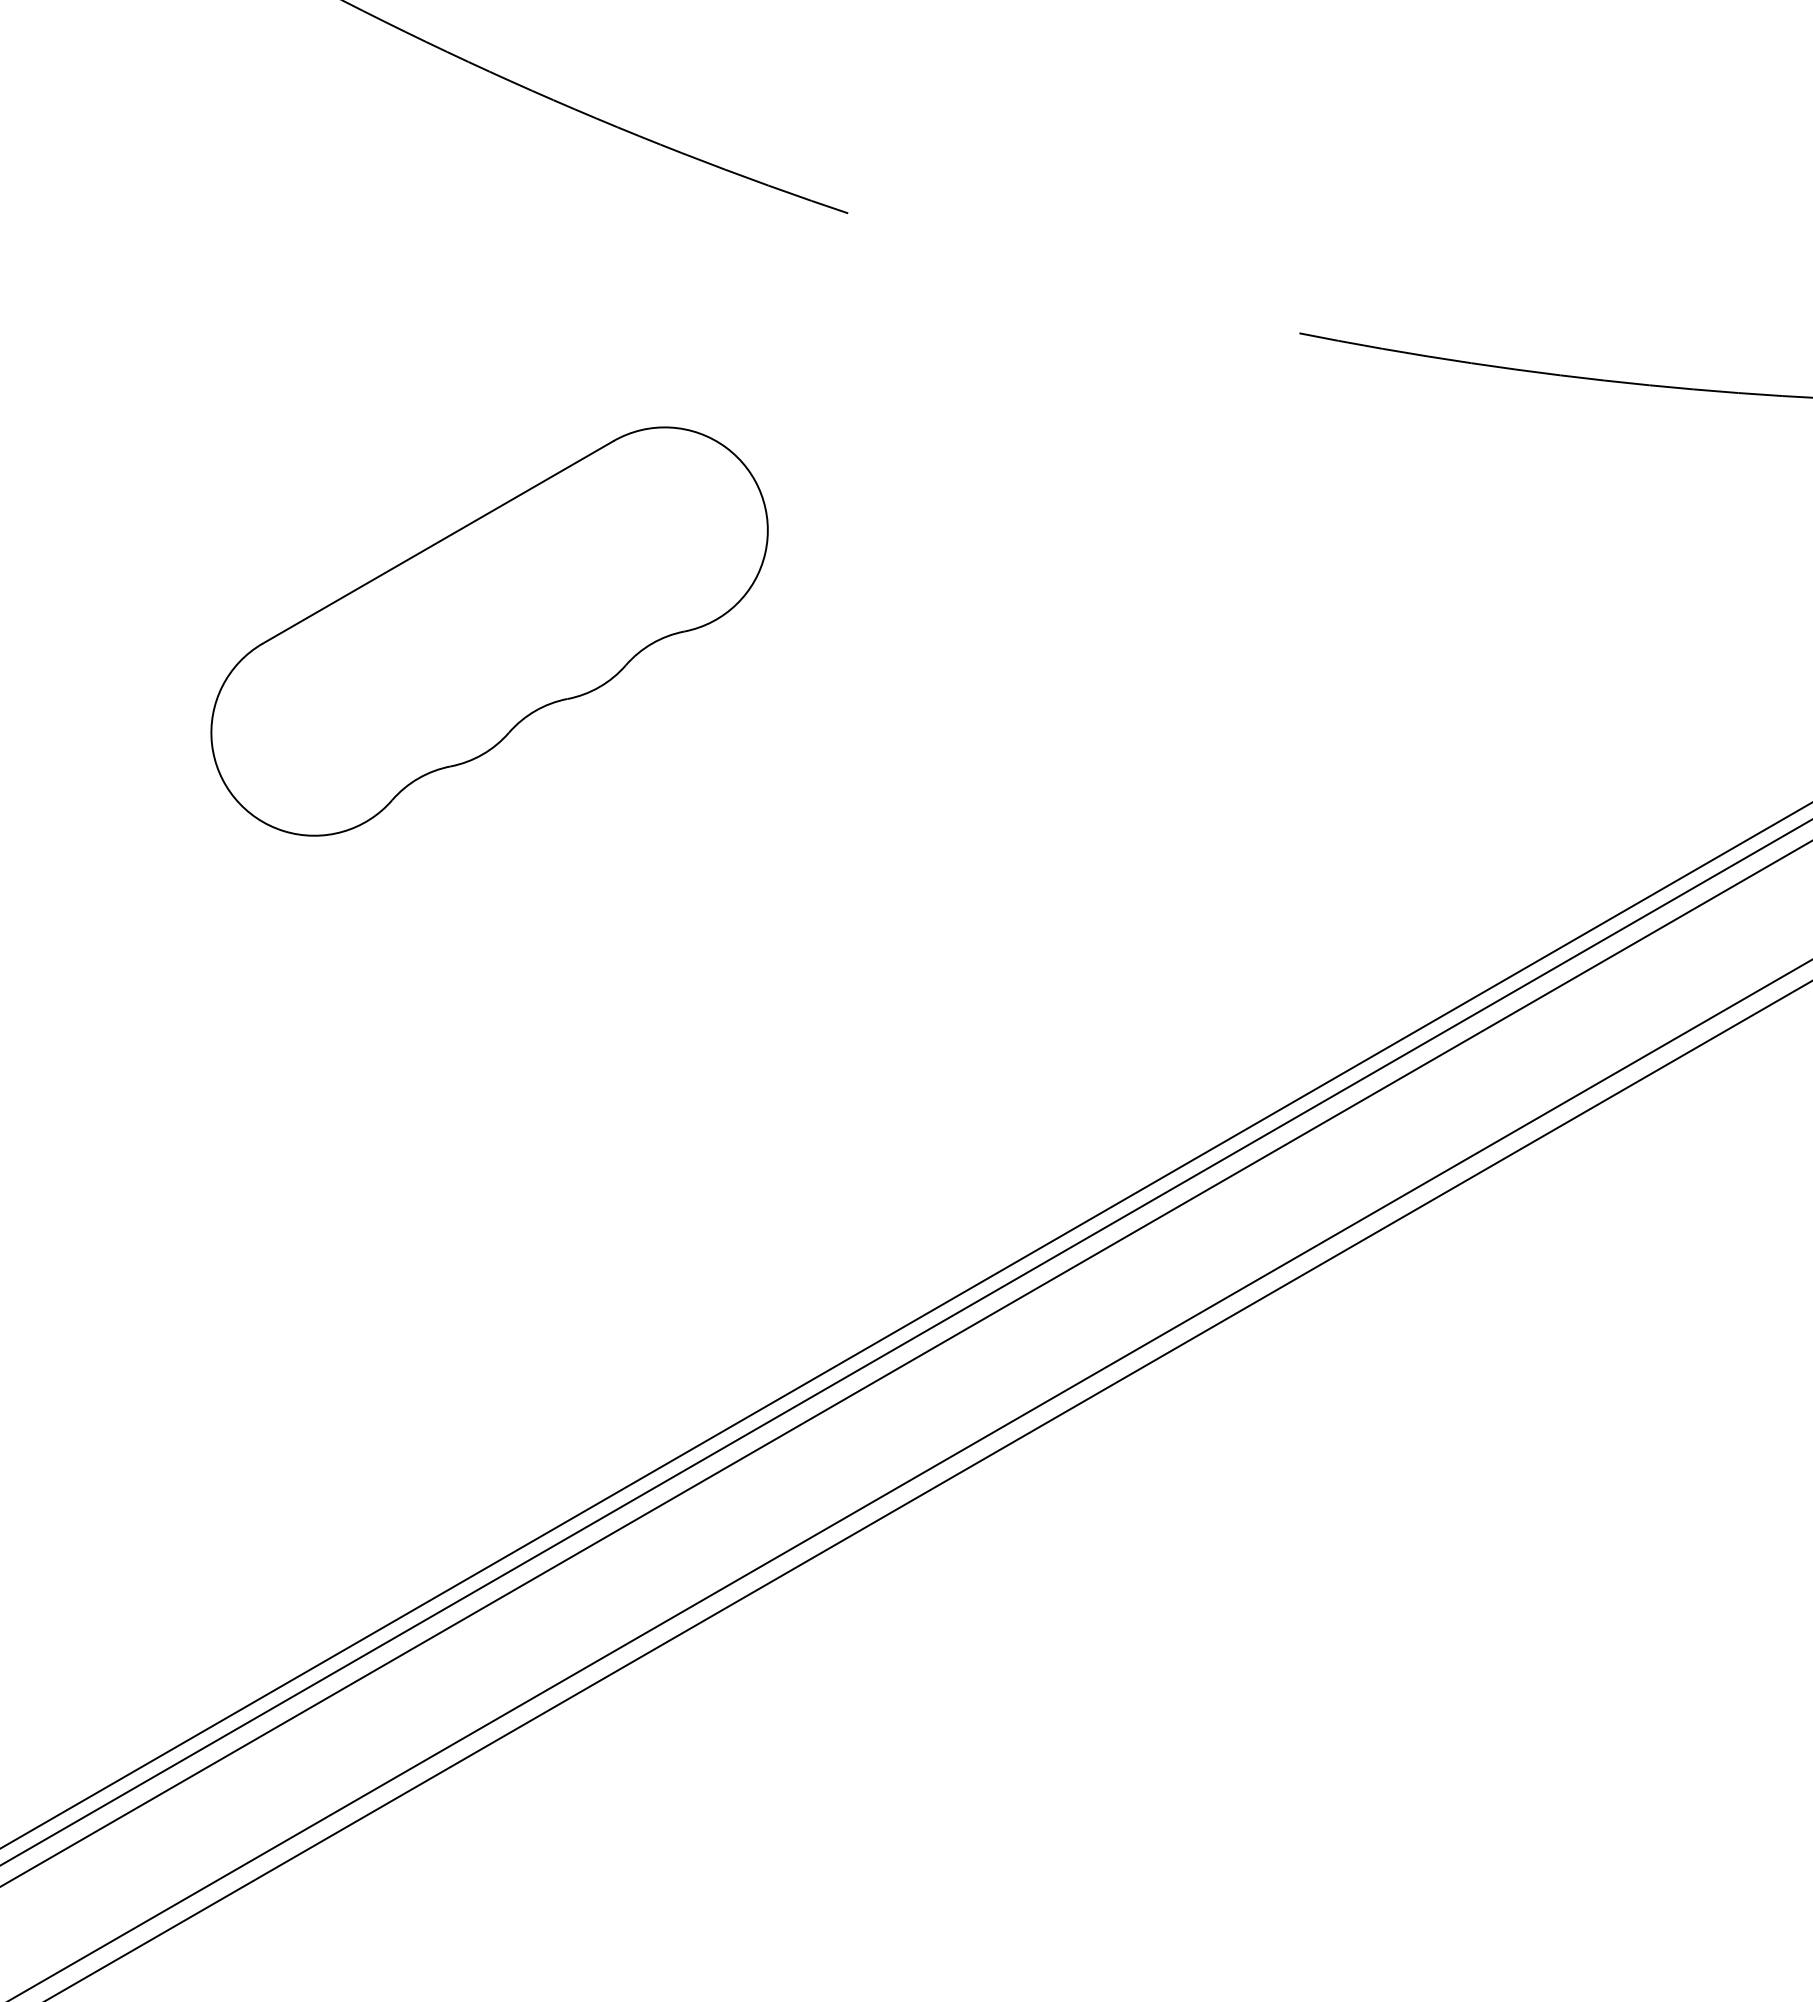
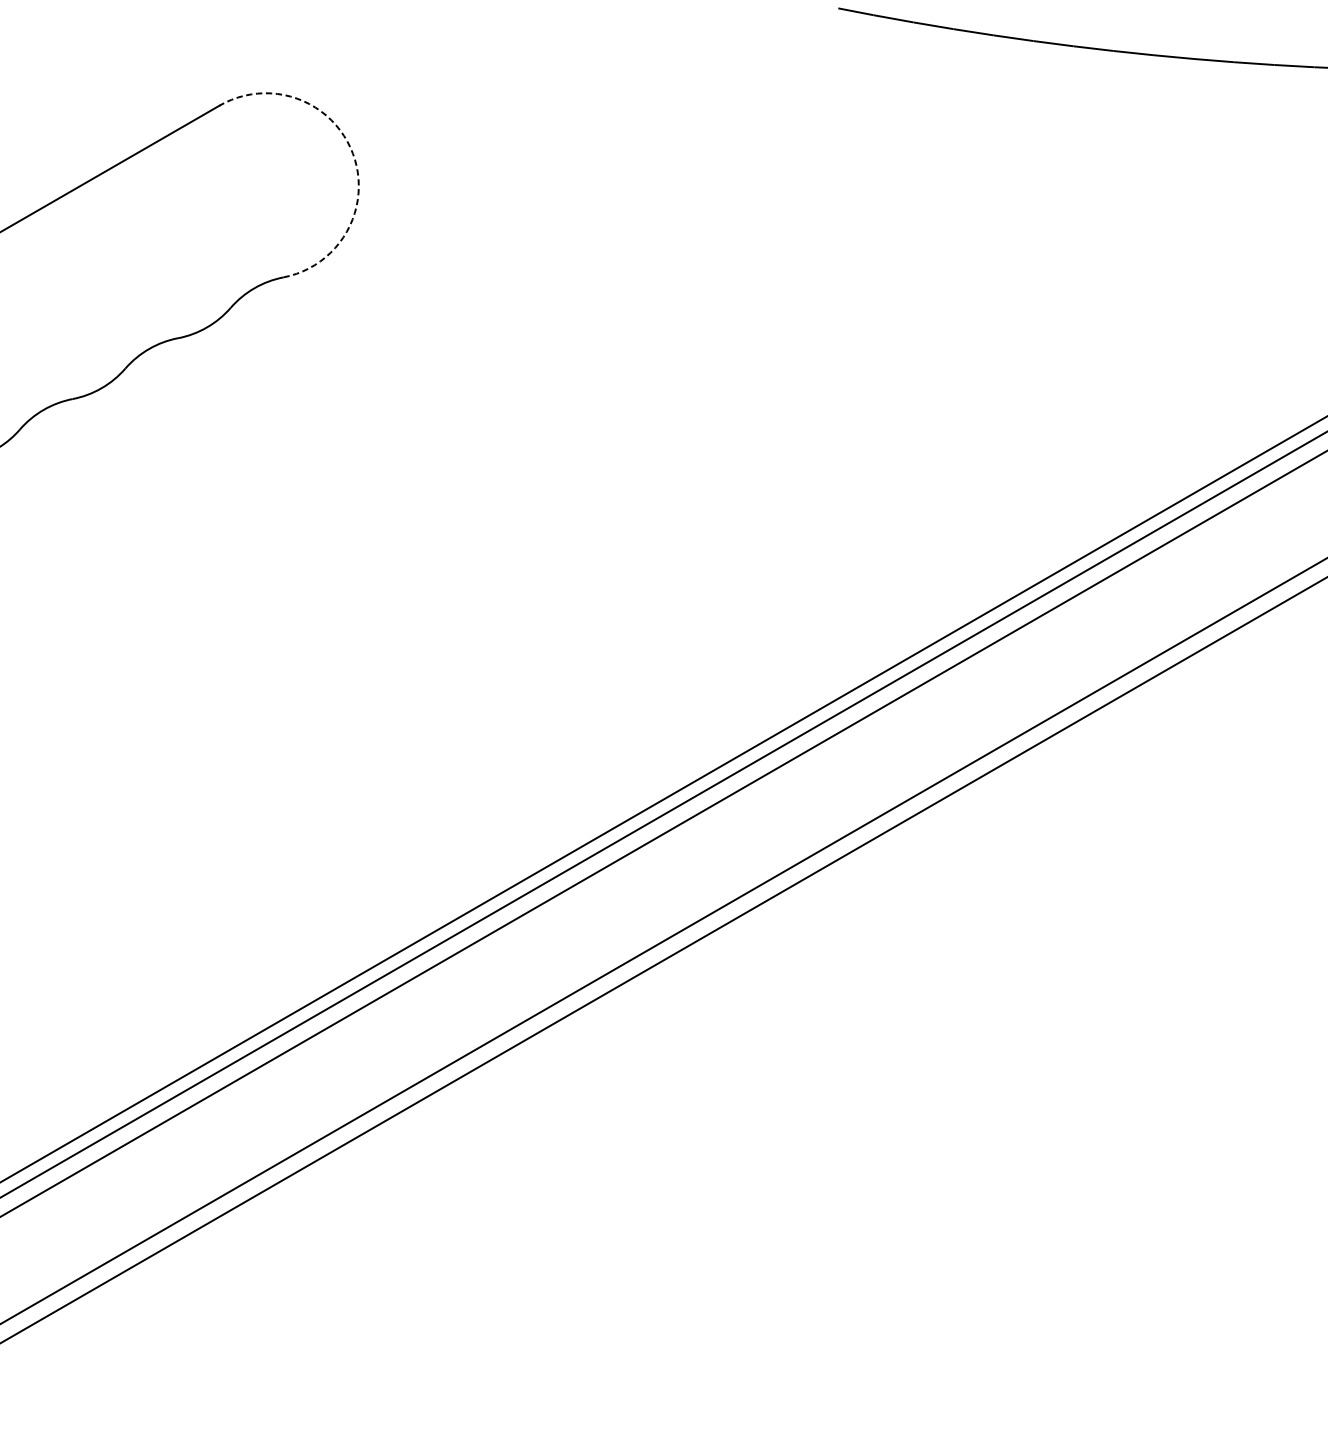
arc: (761, 494) -> (353, 153), solid -> dashed

